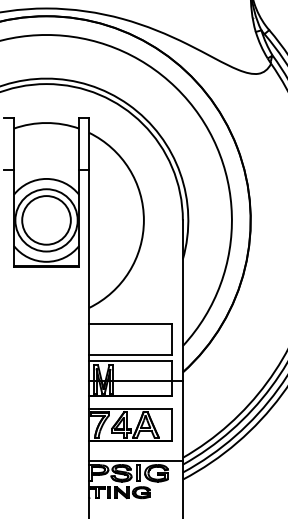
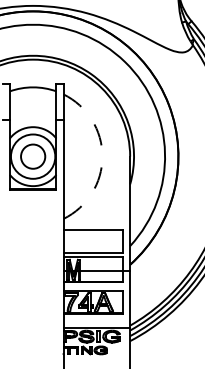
circle: (46, 220) -> (33, 156), size x0.7
arc: (143, 220) -> (102, 156), solid -> dashed

